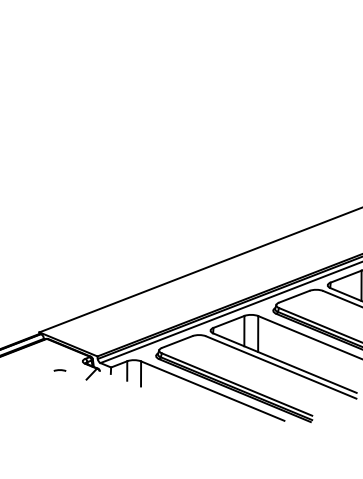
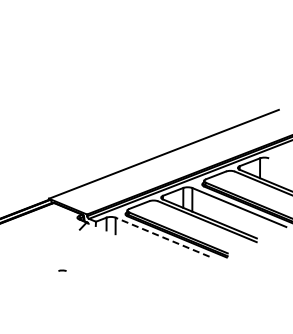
curve: (60, 370) -> (62, 270), moved
line: (212, 391) -> (162, 237), solid -> dashed

